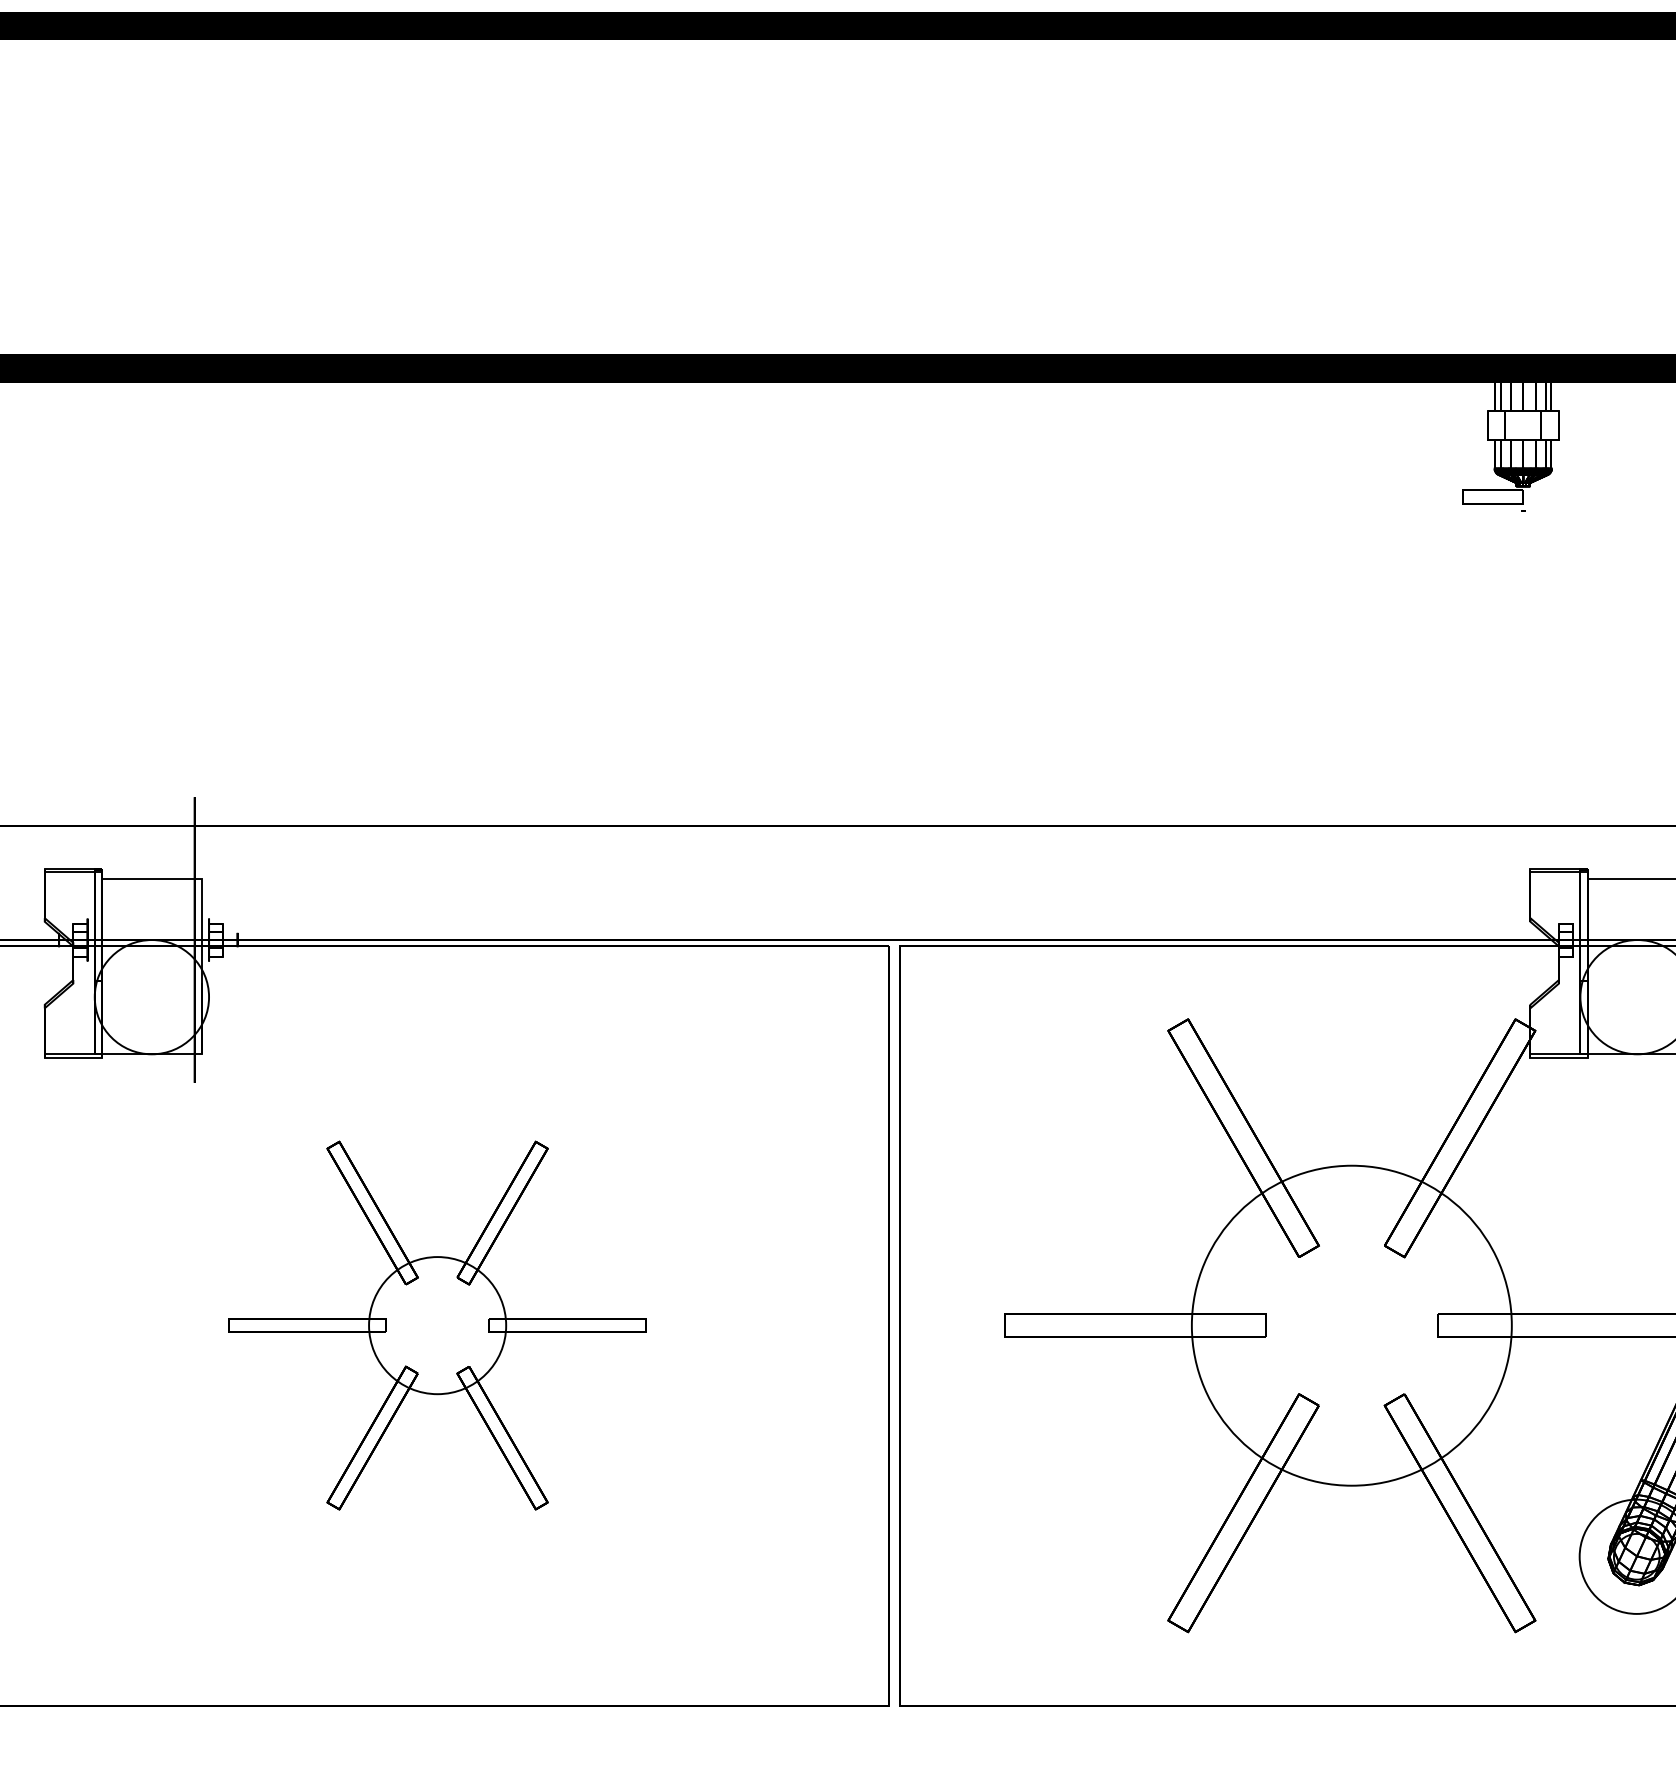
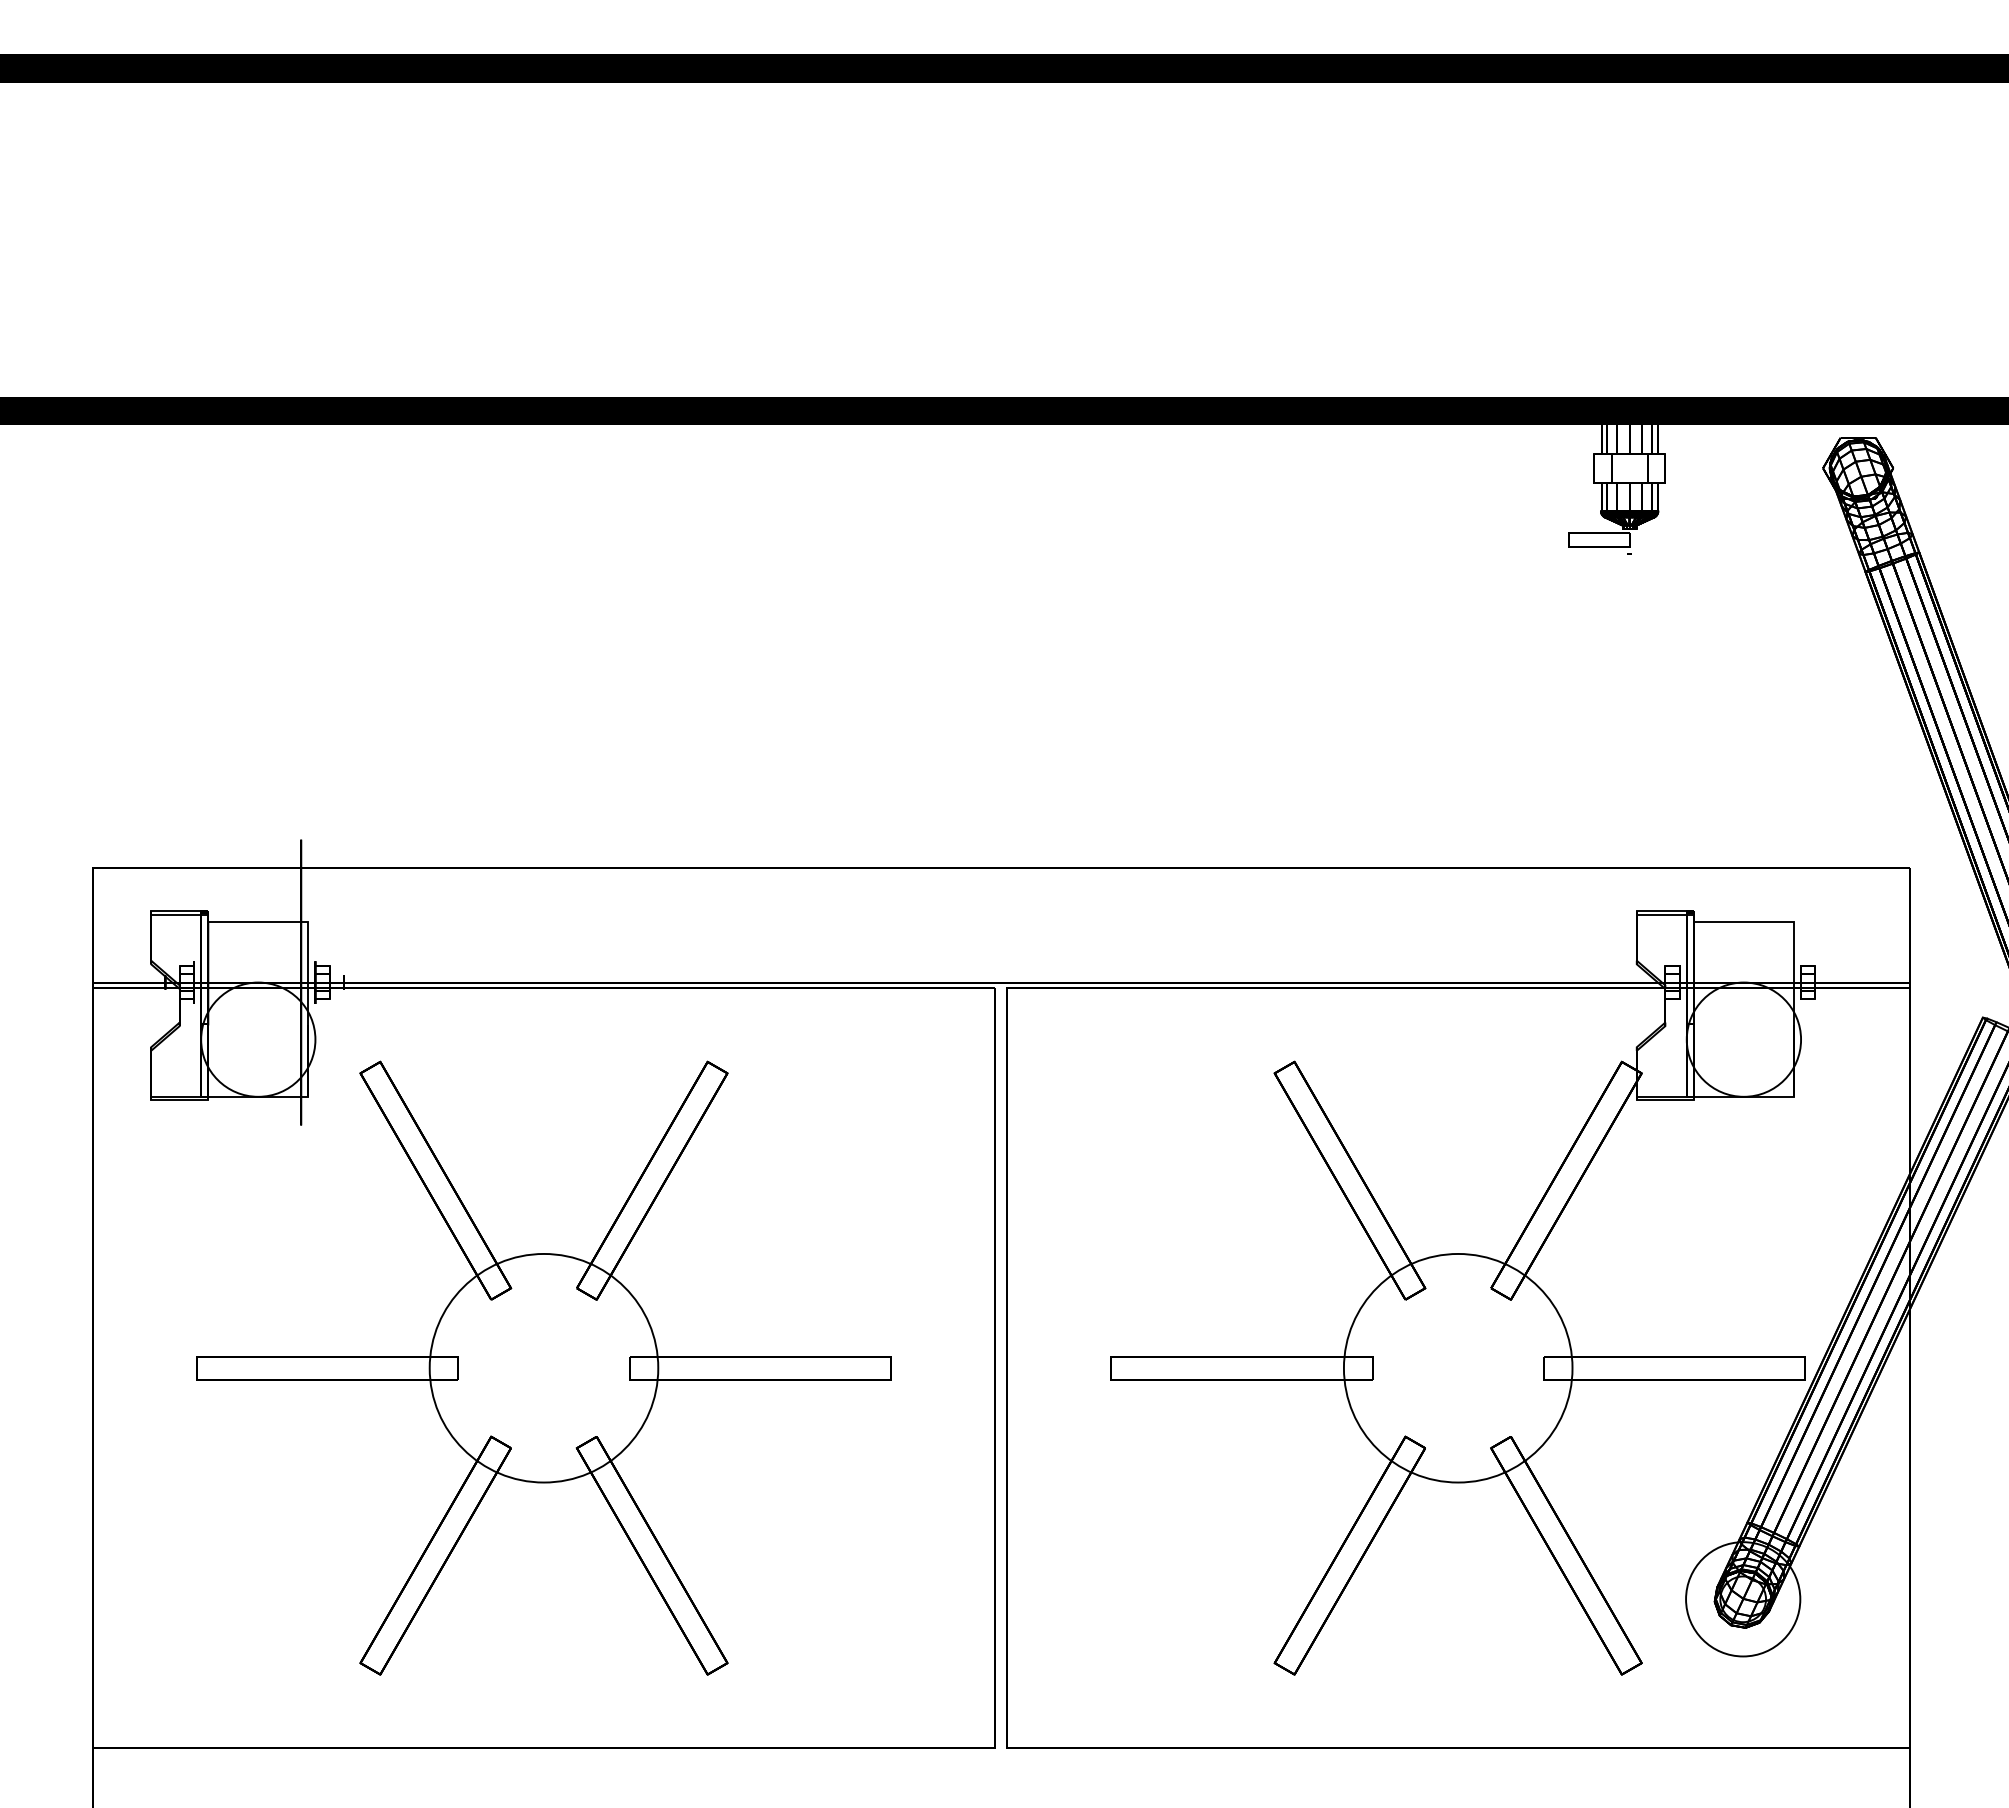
part: (437, 1324) -> (543, 1367), size x1.67
circle: (1351, 1324) -> (1457, 1367), size x0.71

